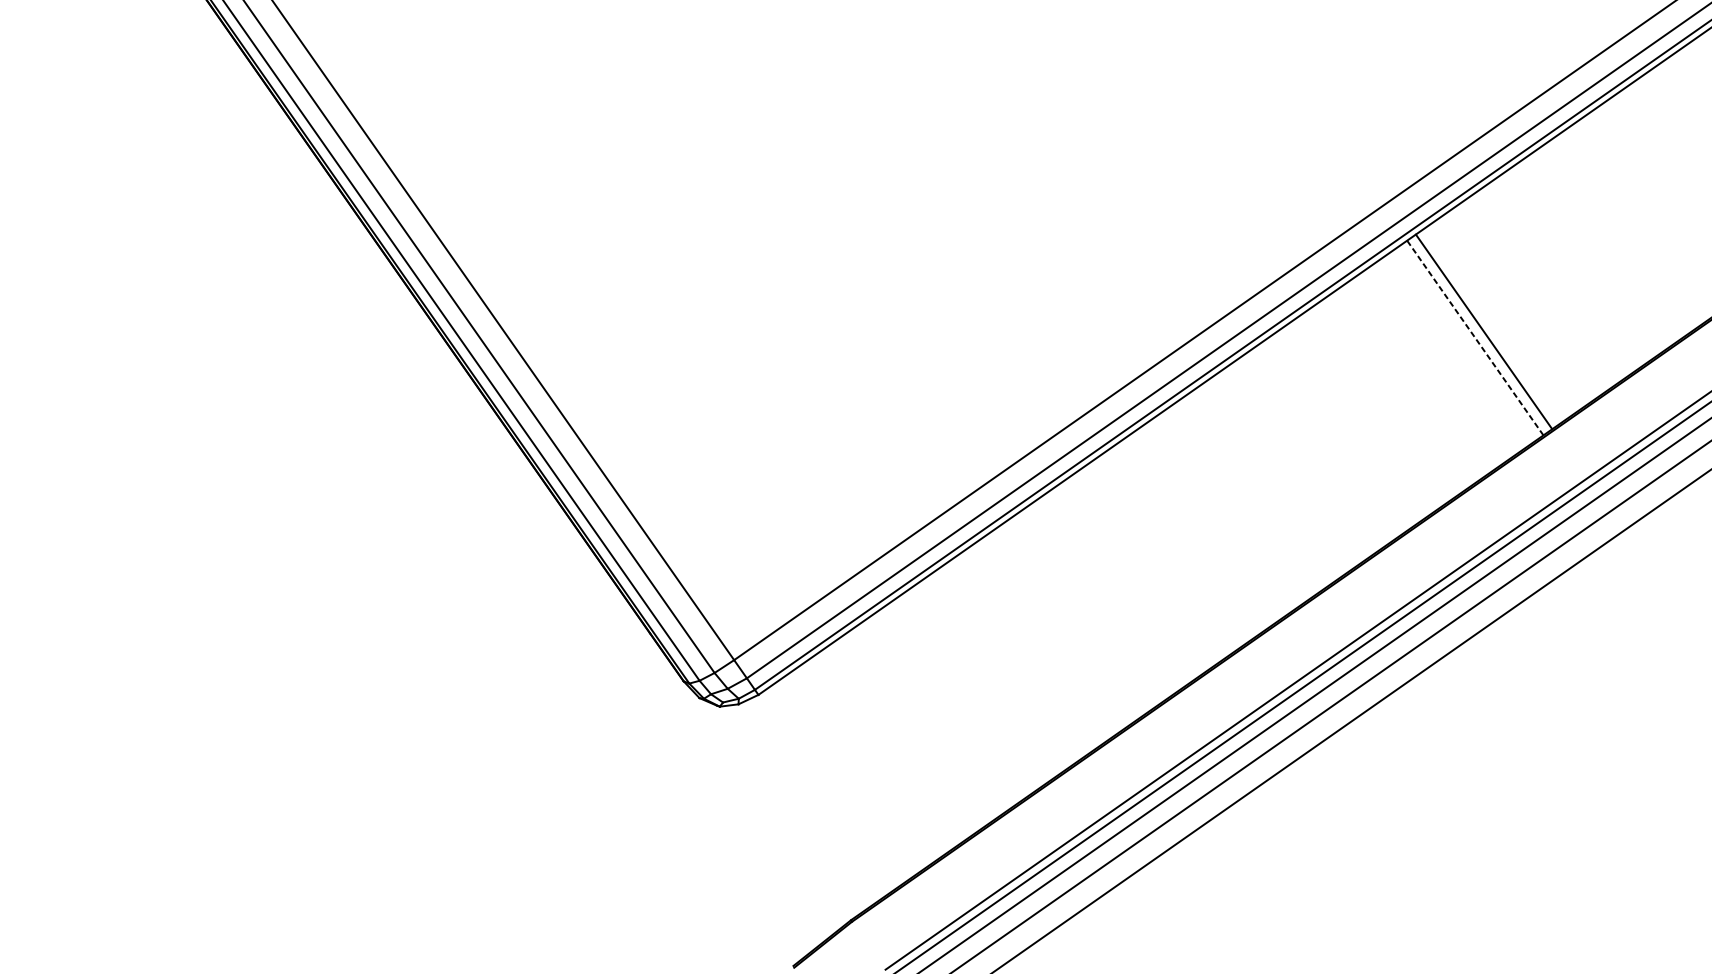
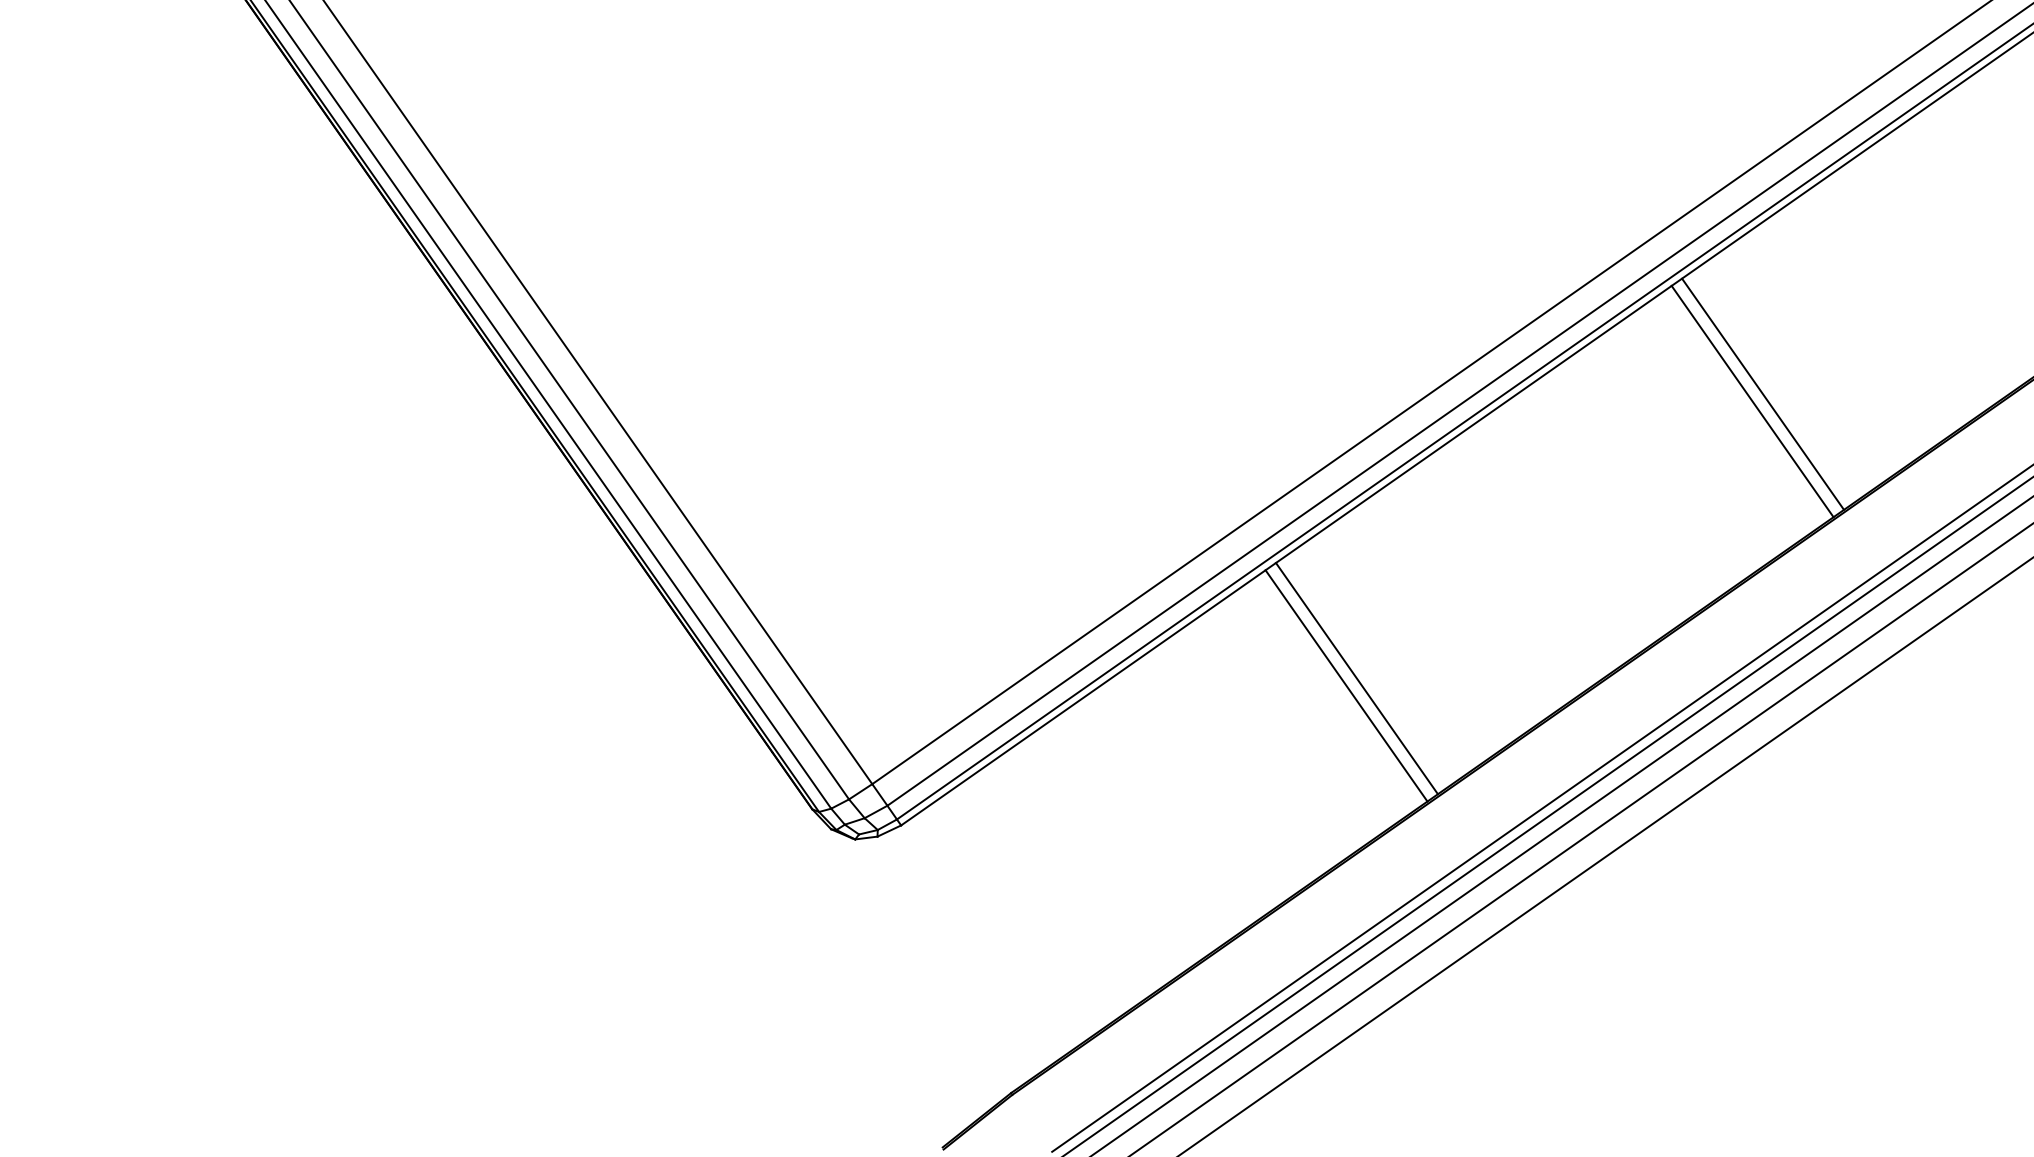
line: (1475, 337) -> (1752, 401), dashed -> solid
line: (1141, 571) -> (1356, 678), added
line: (1133, 577) -> (1346, 685), added

